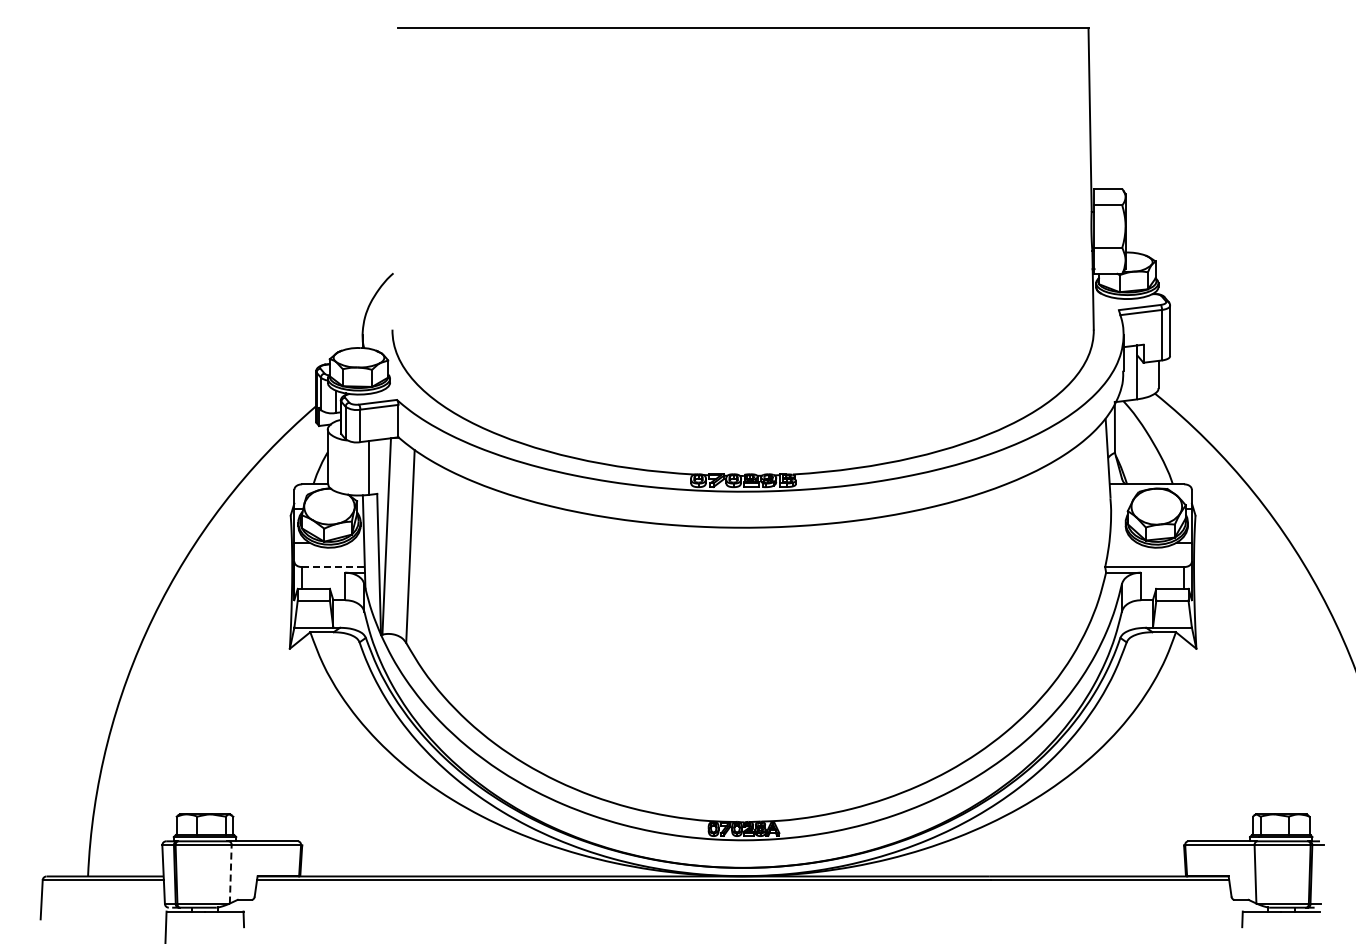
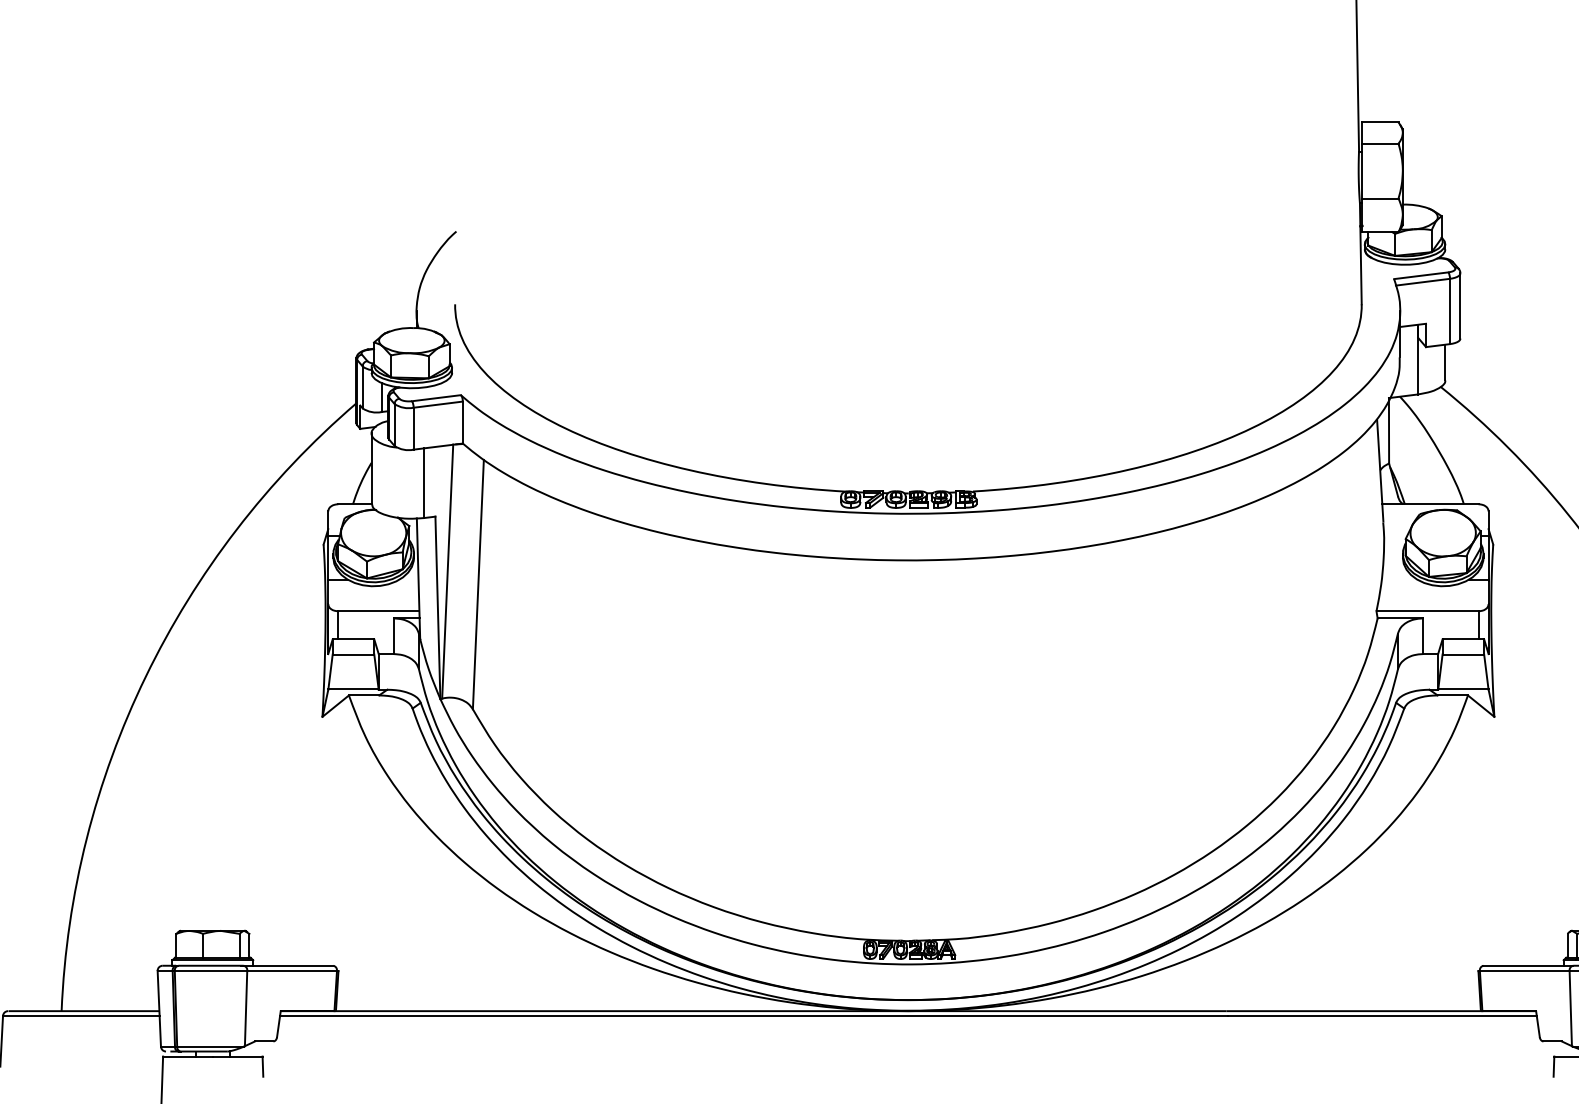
line: (333, 567) -> (378, 611), dashed -> solid
line: (230, 873) -> (245, 1007), dashed -> solid

